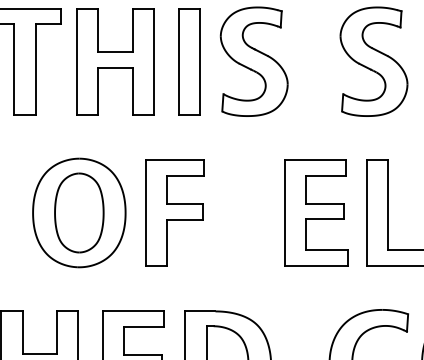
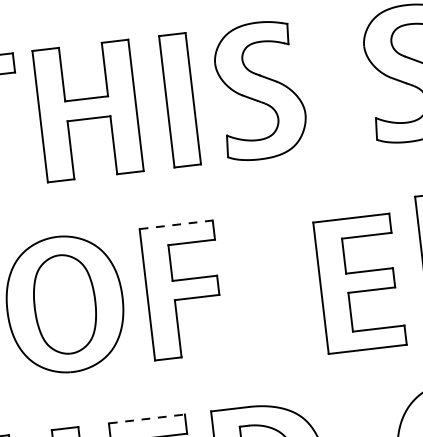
line: (175, 160) -> (176, 225), solid -> dashed
part: (316, 212) -> (360, 283), moved
line: (133, 311) -> (146, 419), solid -> dashed

